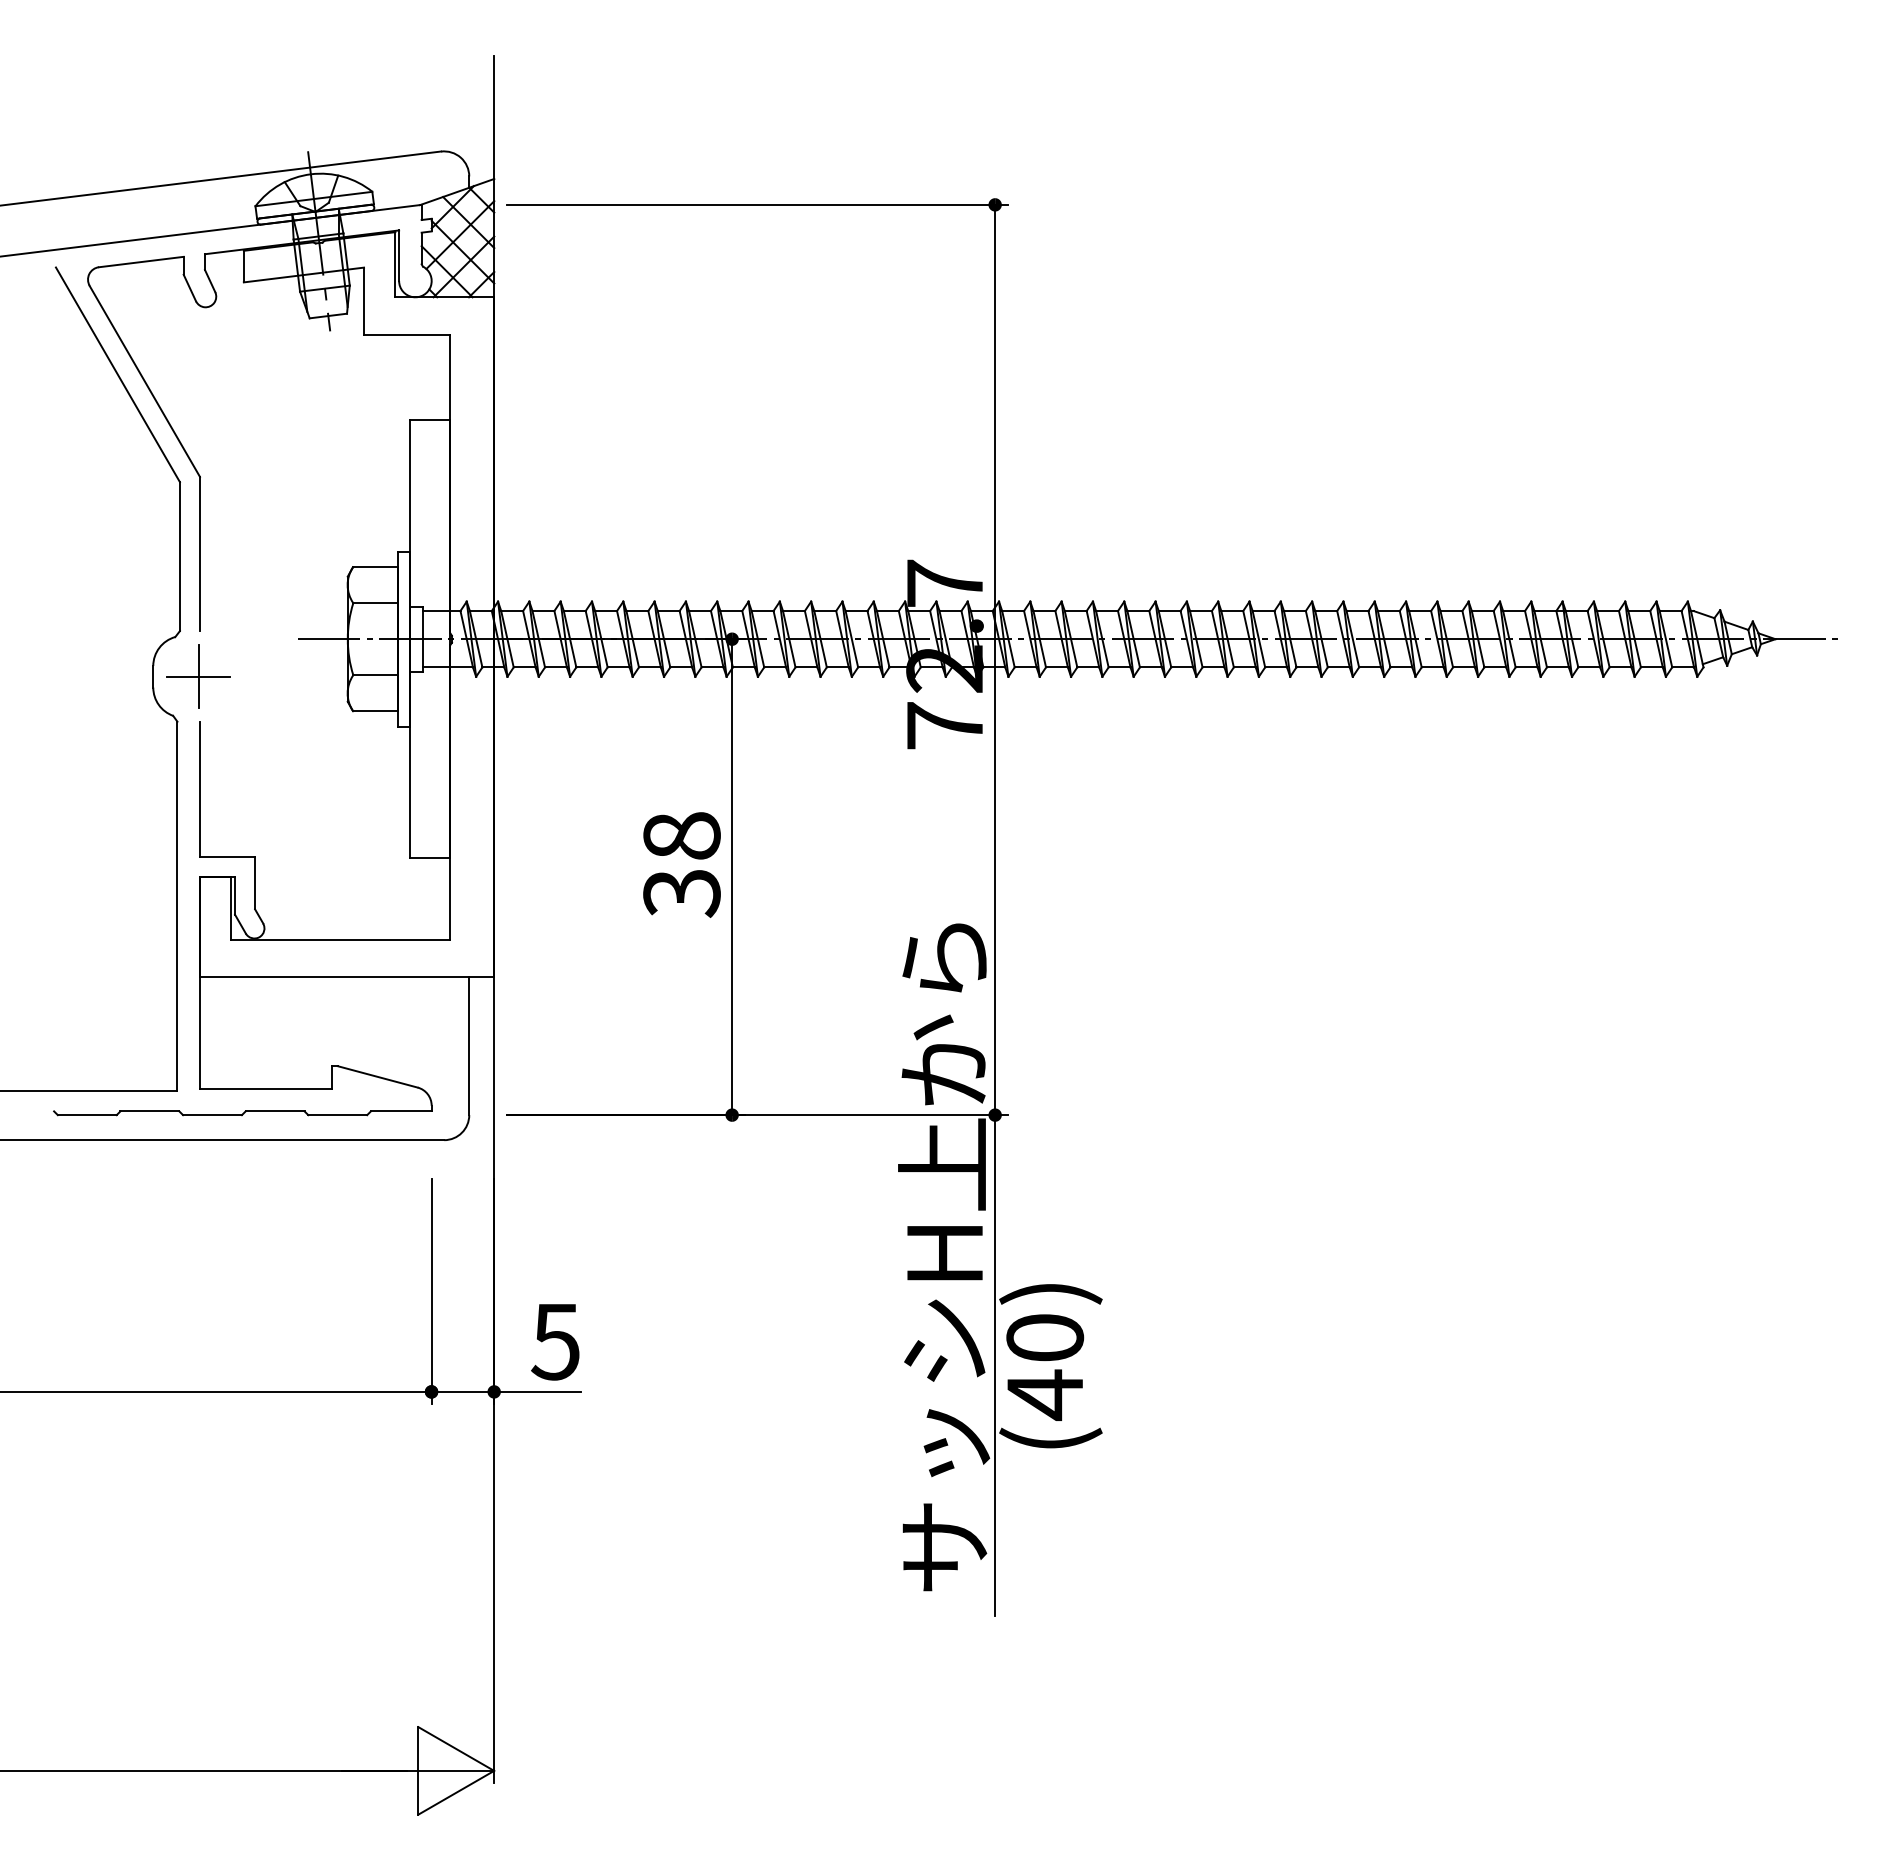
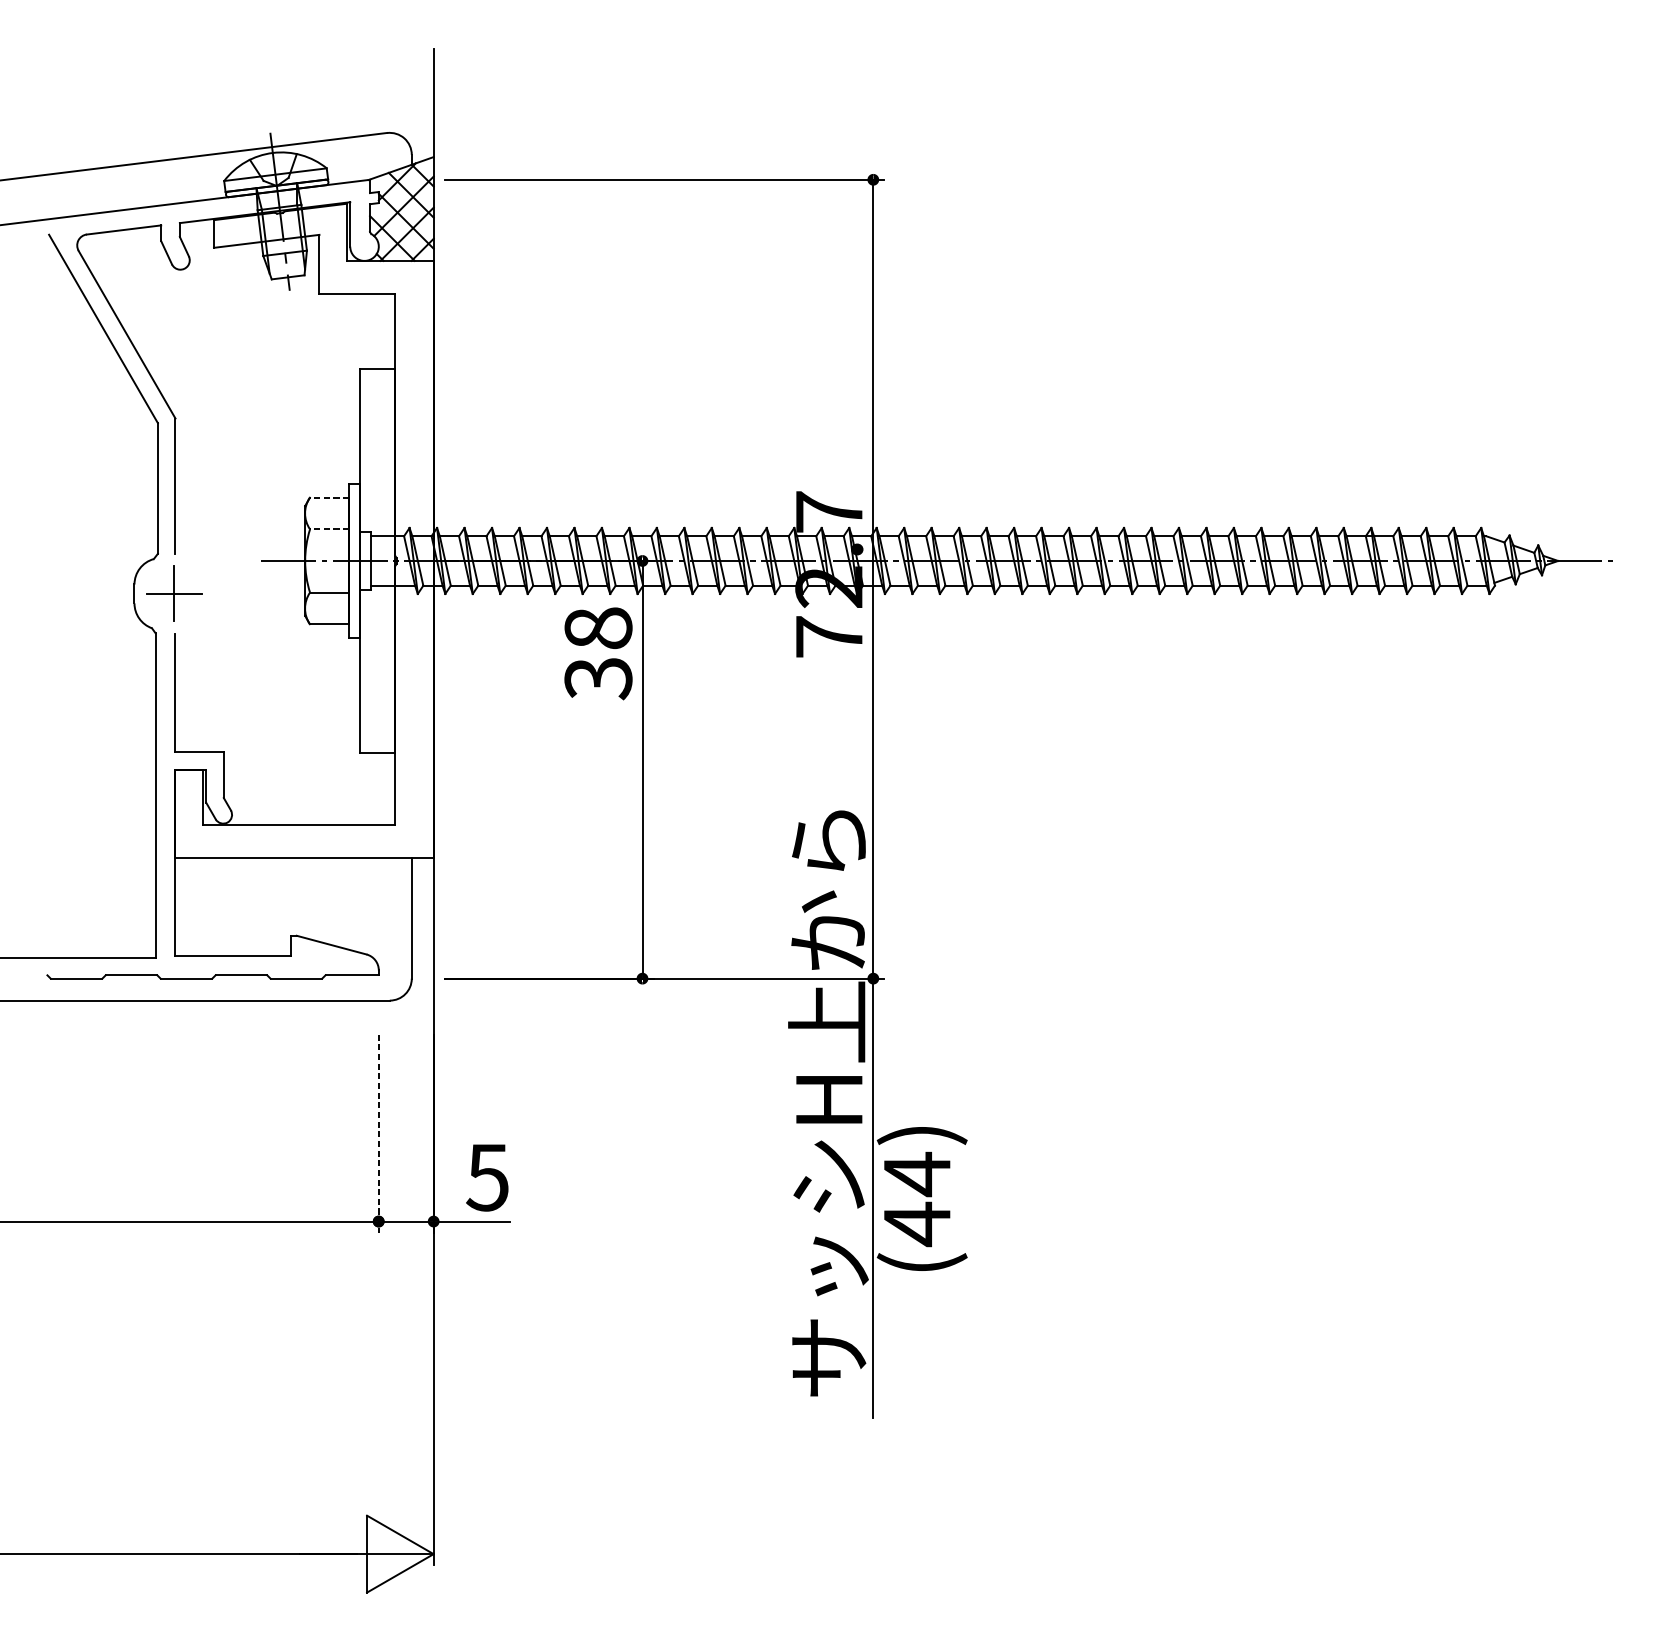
line: (375, 567) -> (329, 498), solid -> dashed
line: (375, 603) -> (329, 529), solid -> dashed
text: (681, 864) -> (598, 653), moved
line: (431, 1291) -> (378, 1133), solid -> dashed
text: (1045, 1338) -> (917, 1174), (40) -> (44)

